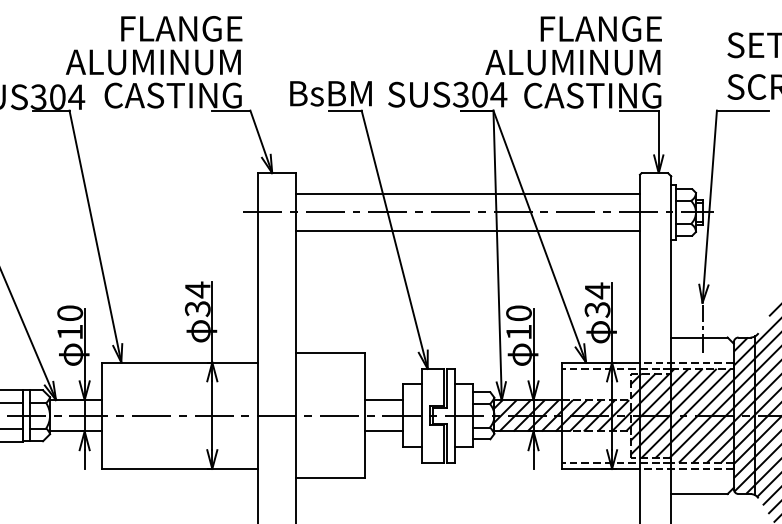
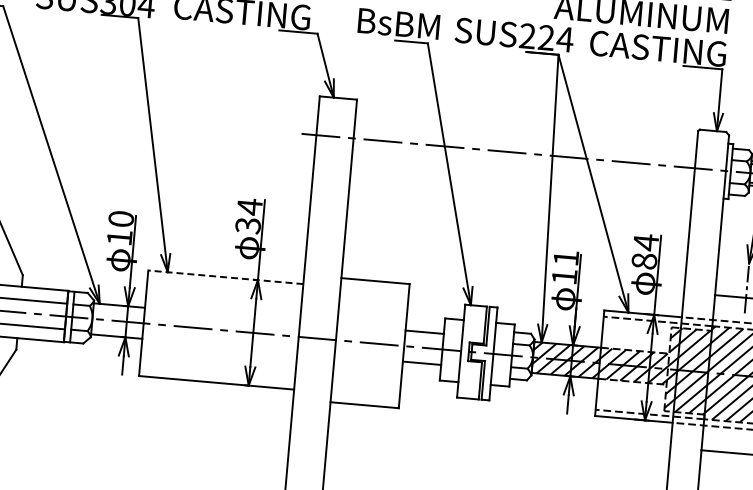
text: (469, 94) -> (536, 36), SUS304 -> SUS224
line: (467, 193) -> (525, 134), removed
line: (467, 231) -> (522, 172), removed
text: (597, 309) -> (644, 260), 34 -> 84
text: (518, 312) -> (565, 257), 10 -> 11
line: (179, 362) -> (225, 277), solid -> dashed

